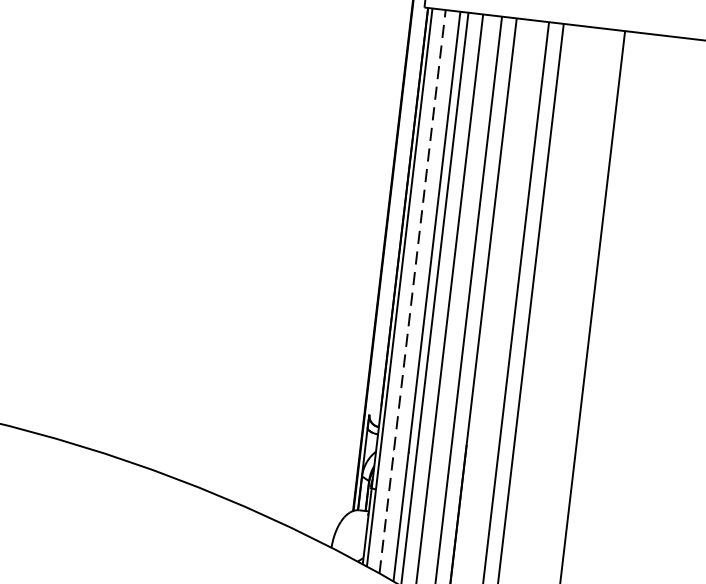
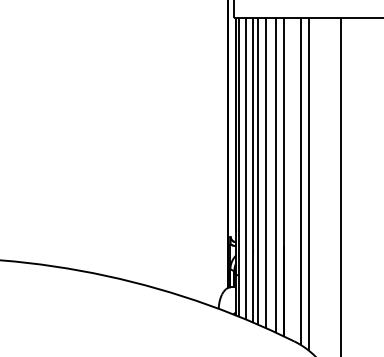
line: (412, 290) -> (245, 168), dashed -> solid

